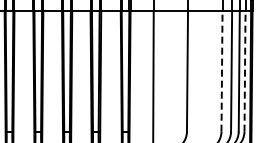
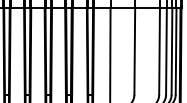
line: (222, 70) -> (159, 50), dashed -> solid
line: (245, 70) -> (176, 50), dashed -> solid

